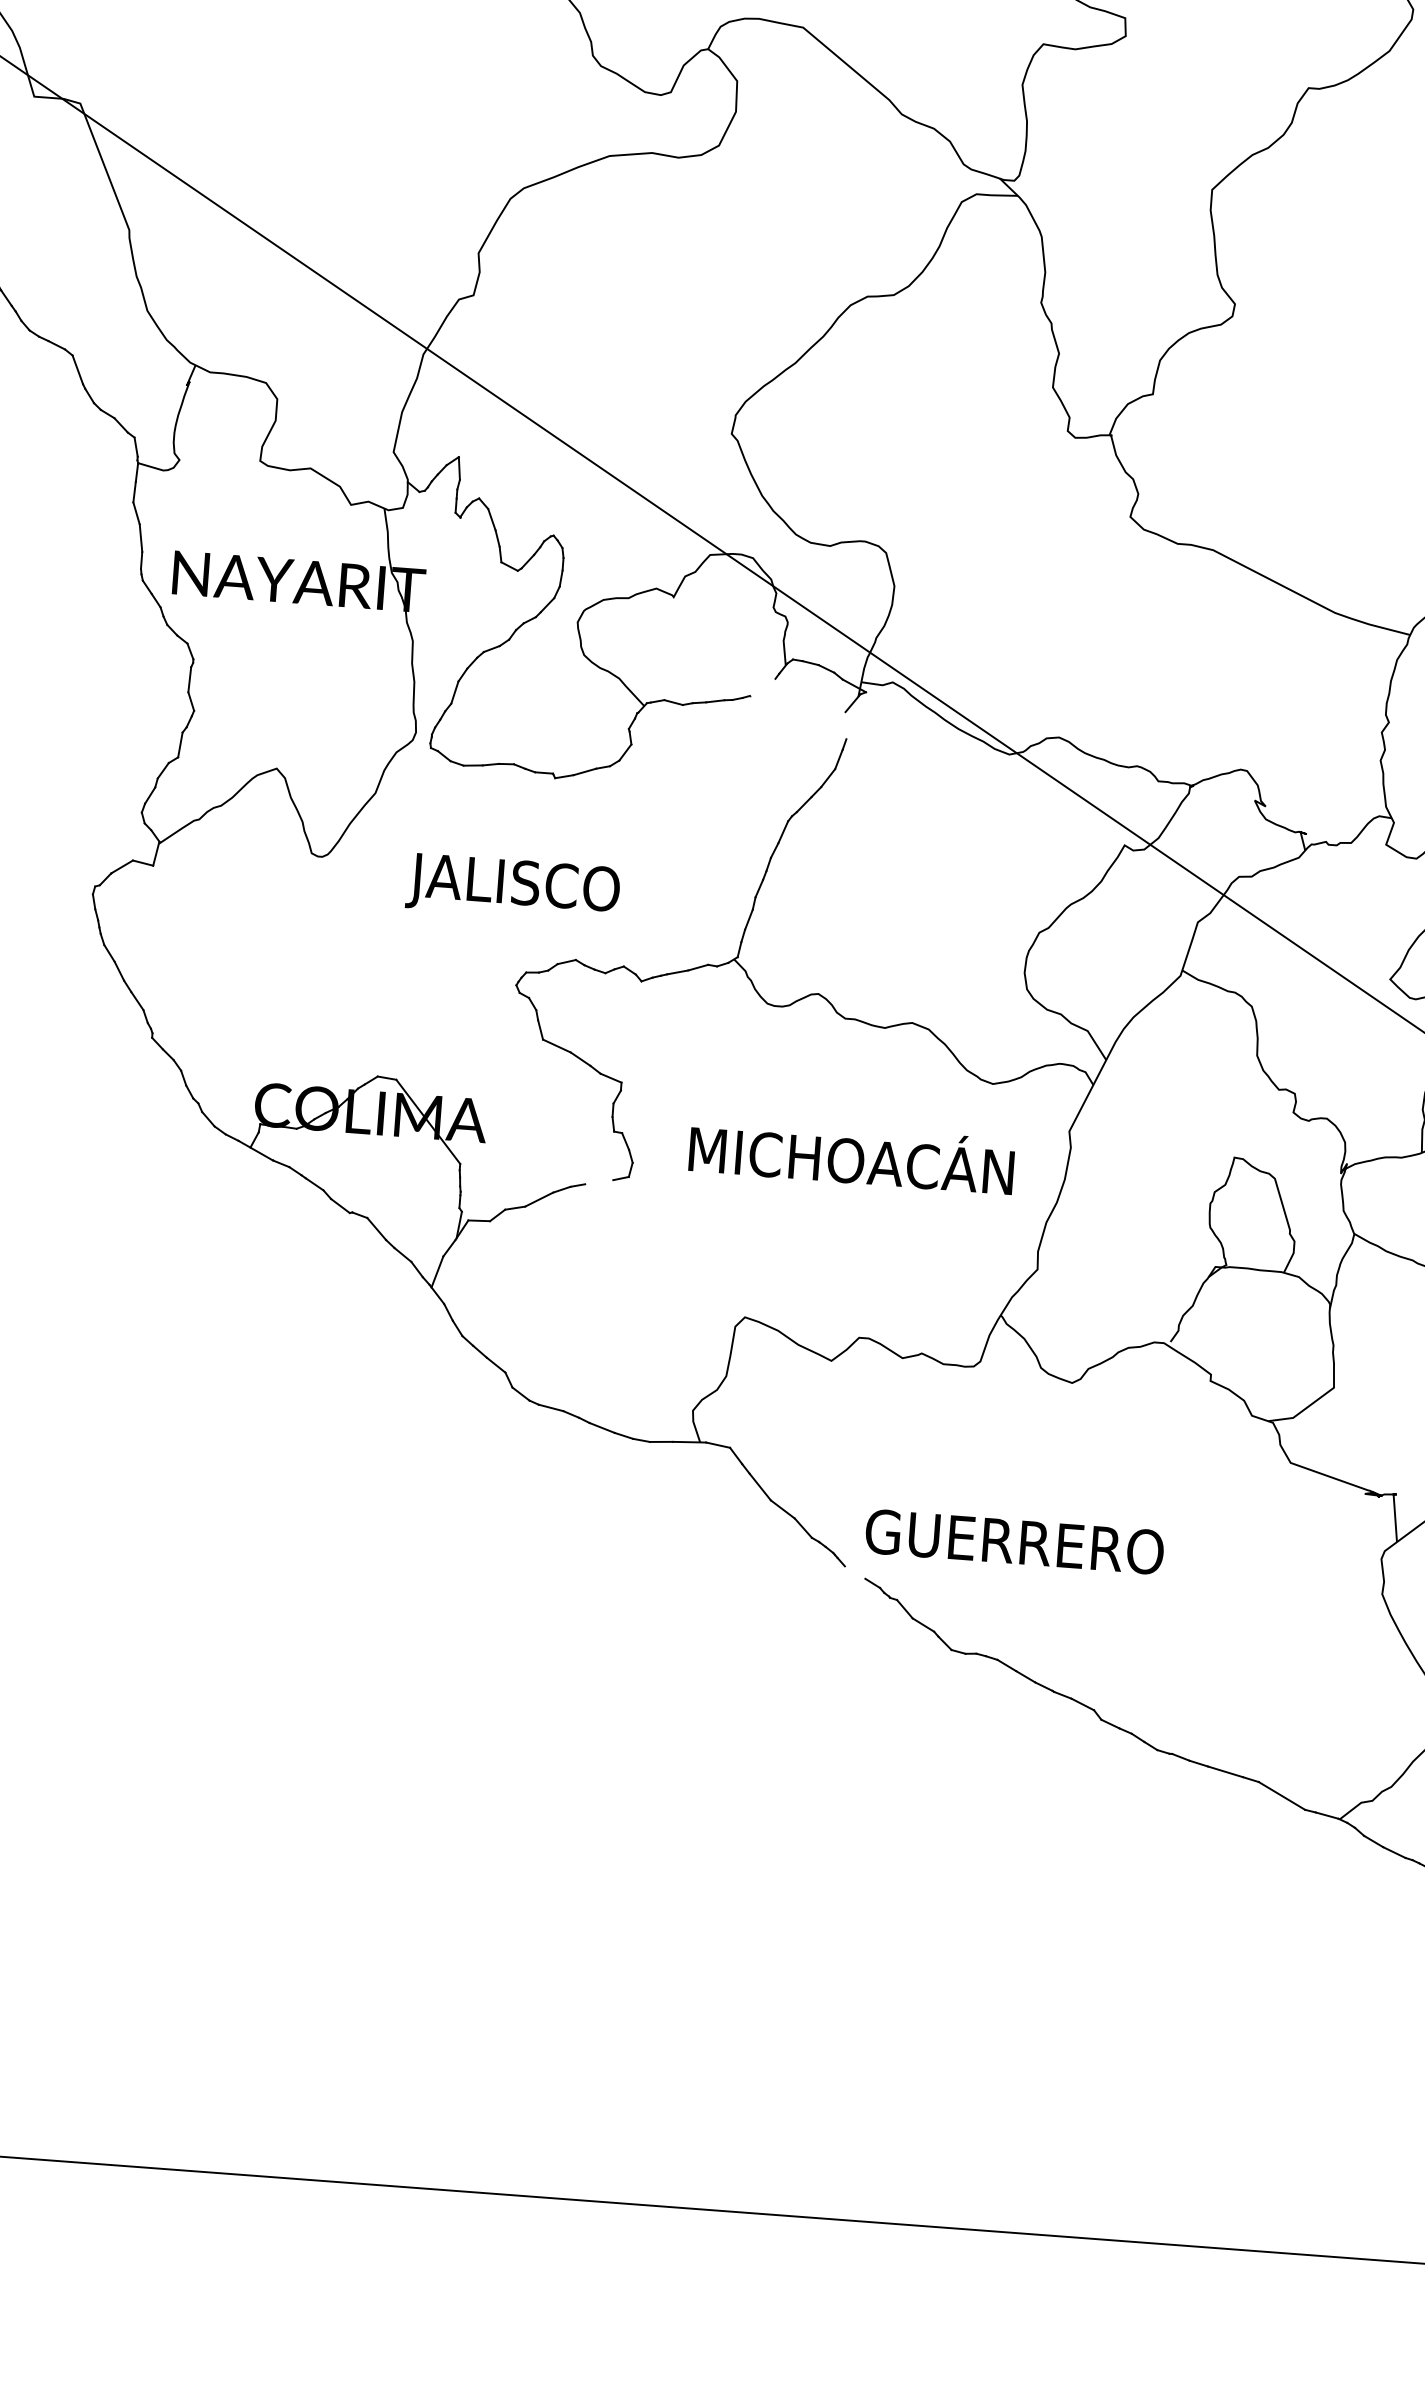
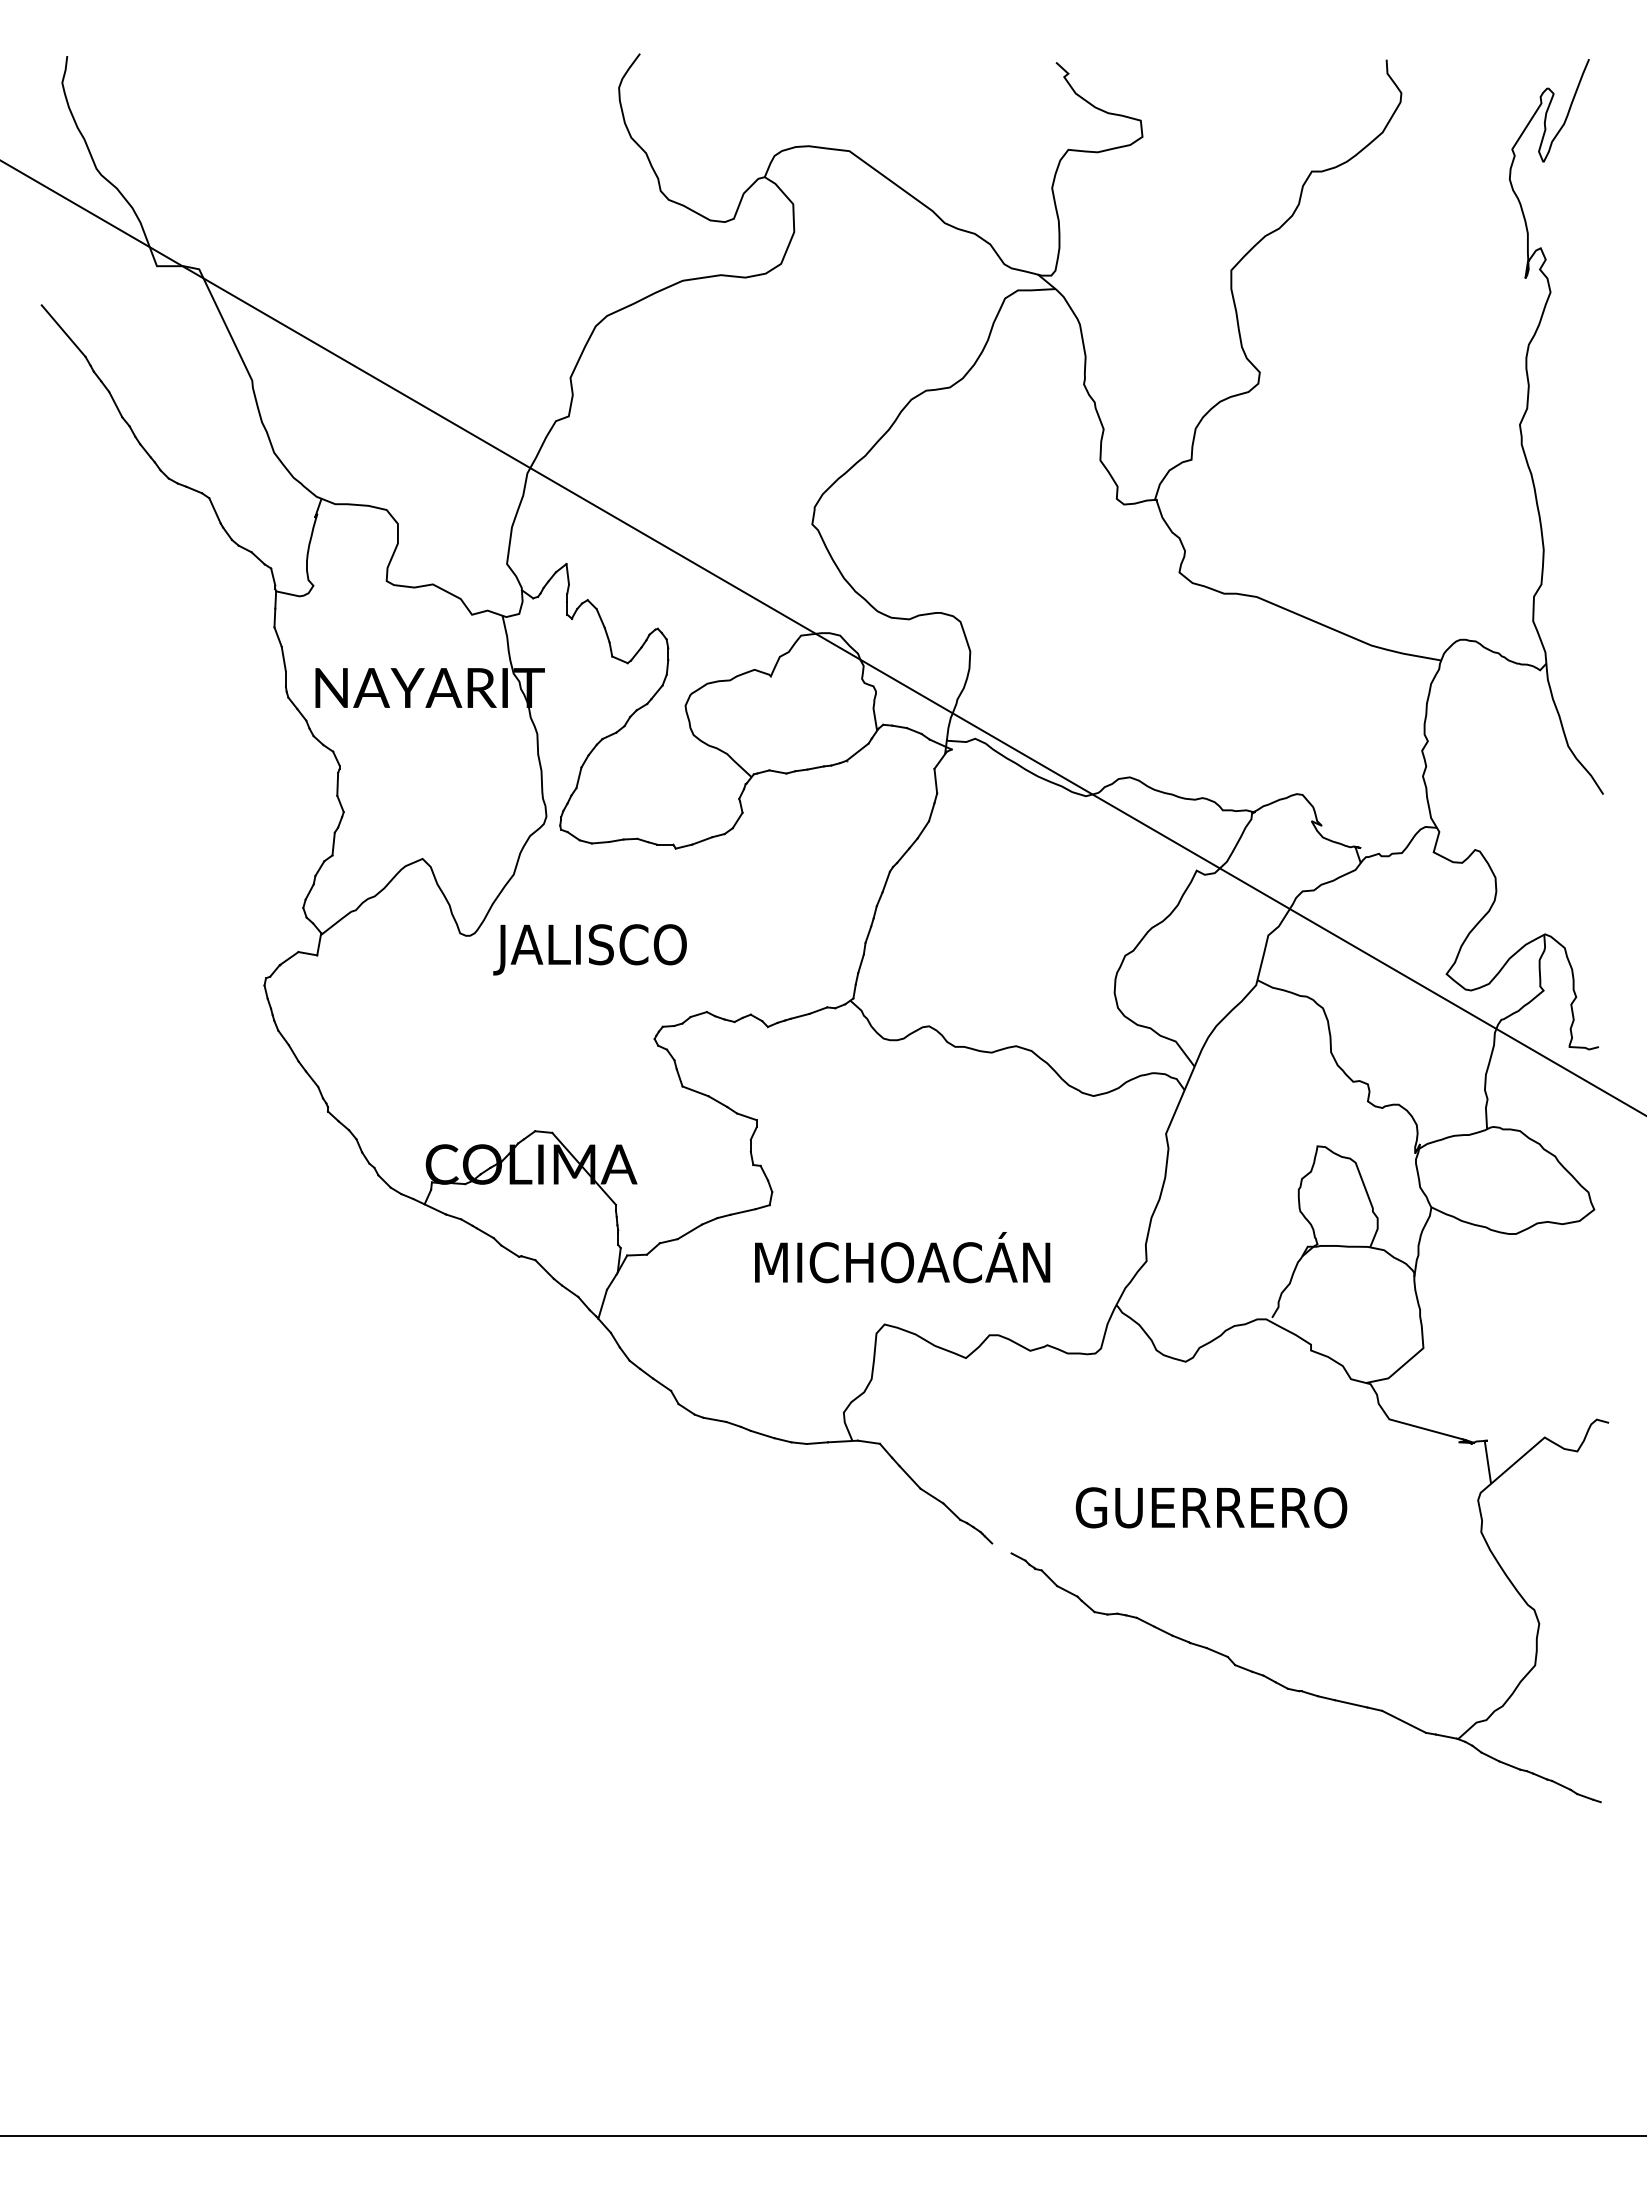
line: (762, 686) -> (857, 751), added
line: (845, 724) -> (935, 780), added
text: (512, 887) -> (589, 949), moved
text: (851, 1155) -> (902, 1257), moved
line: (598, 1181) -> (742, 1211), added
text: (1014, 1541) -> (1211, 1507), moved

